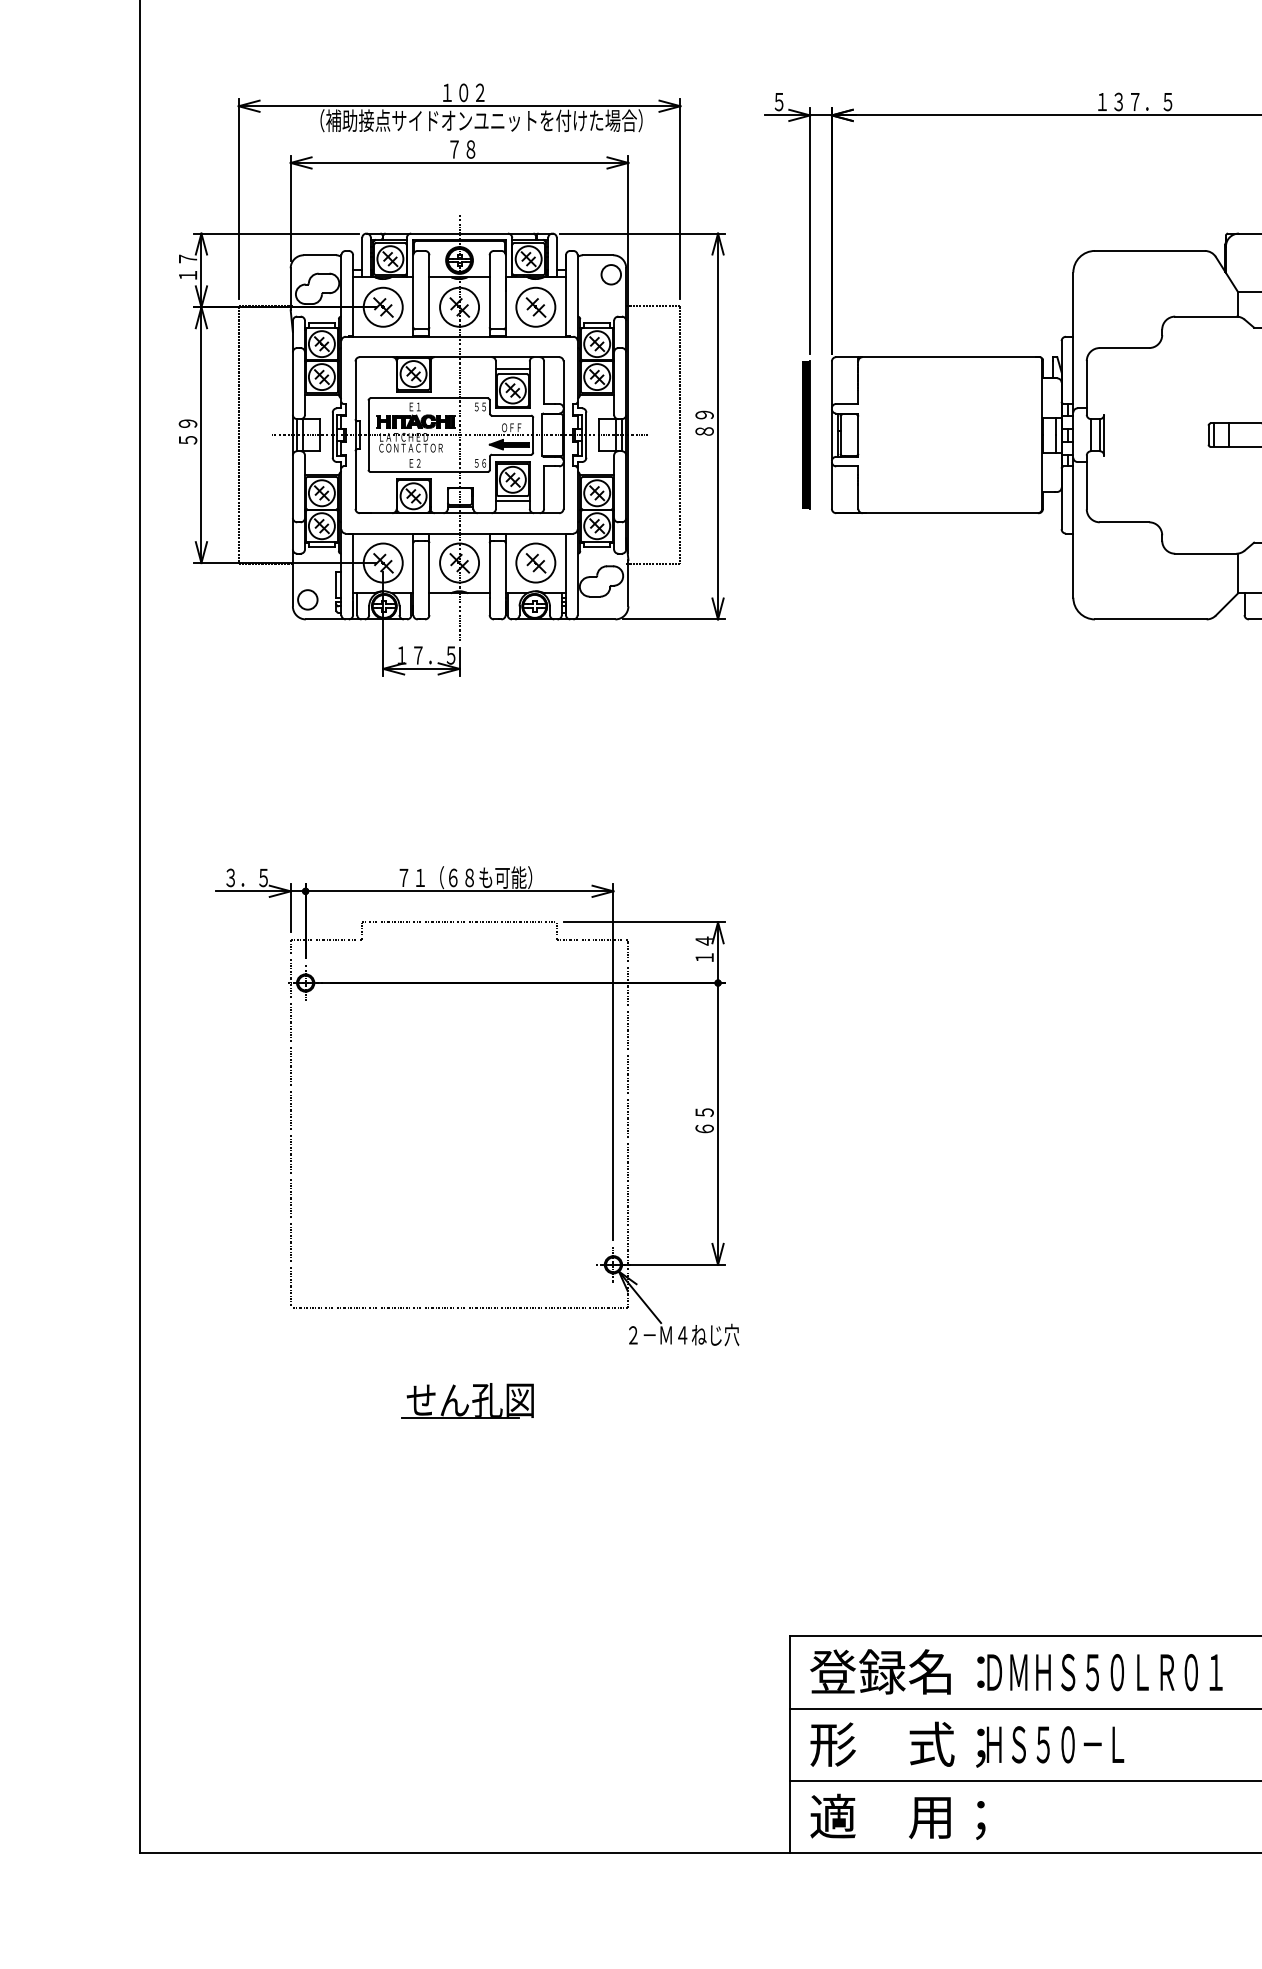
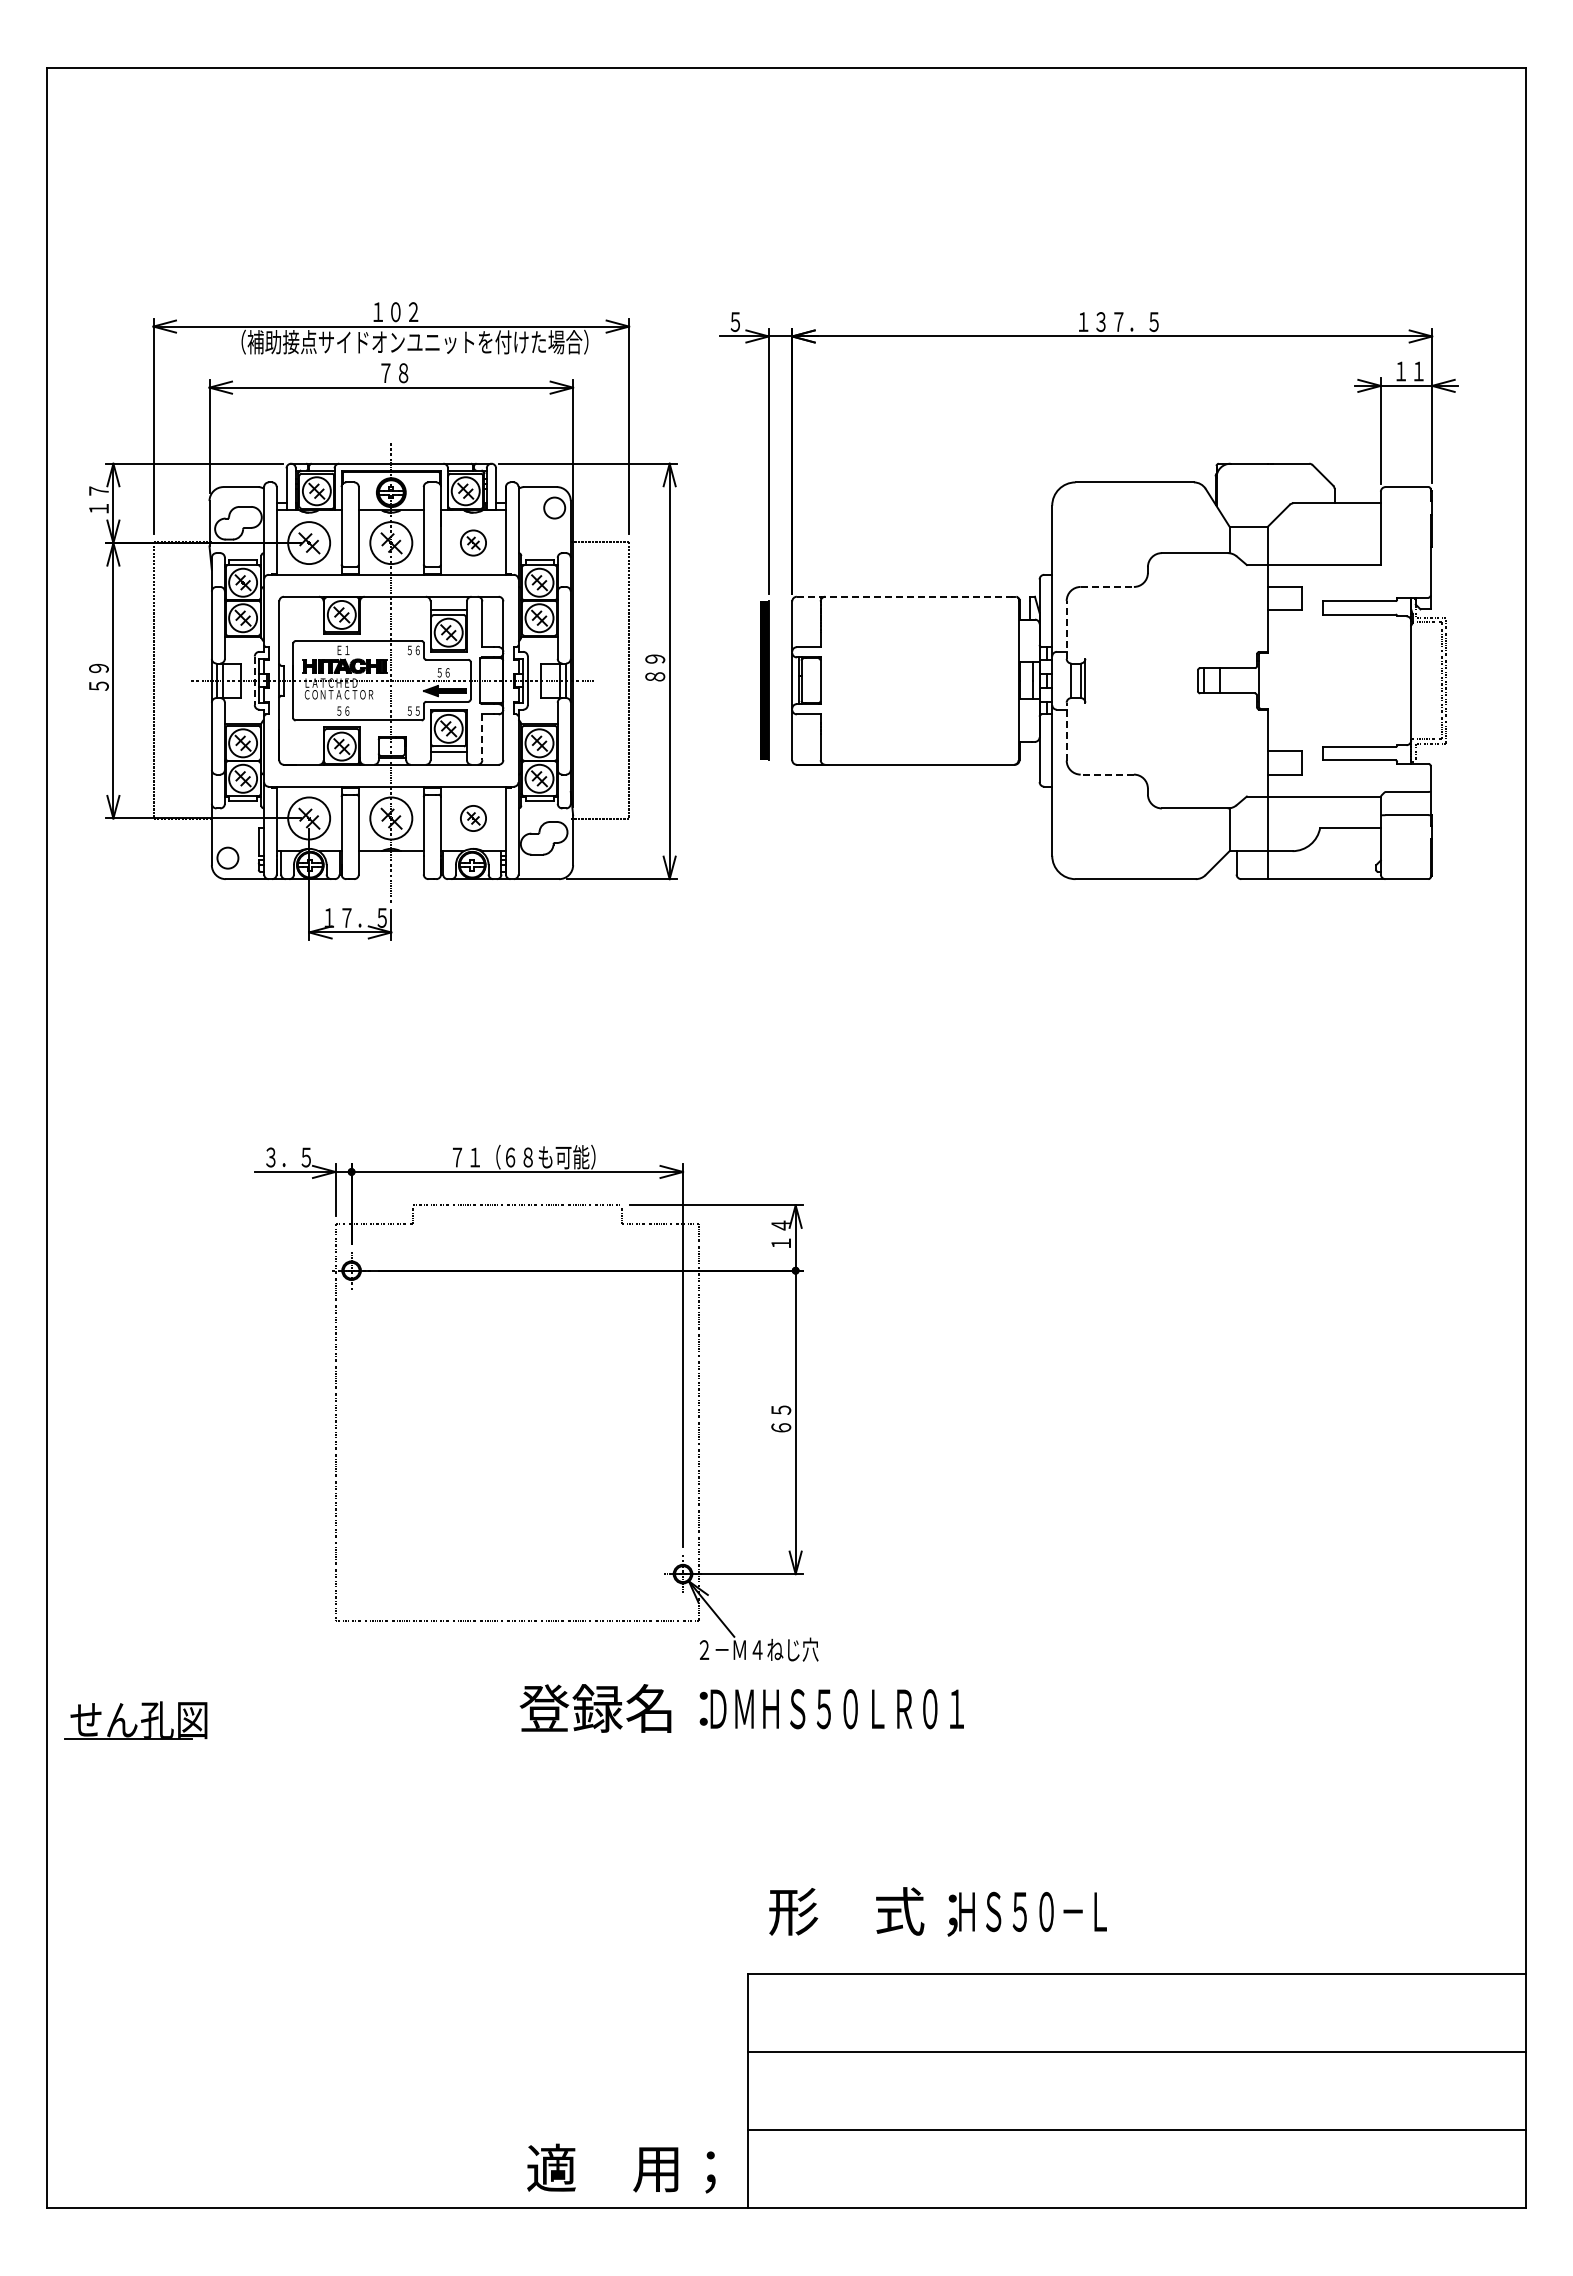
part: (535, 306) -> (473, 542), size x0.6
line: (1124, 347) -> (1107, 586), solid -> dashed
line: (938, 356) -> (906, 596), solid -> dashed
line: (1086, 387) -> (1066, 629), solid -> dashed
text: (483, 406) -> (417, 649), ５５ -> ５６
text: (511, 427) -> (447, 672), ＯＦＦ -> ５６
line: (332, 435) -> (254, 681), solid -> dashed
text: (415, 462) -> (343, 710), Ｅ２ -> ５６
text: (483, 462) -> (417, 710), ５６ -> ５５
line: (1086, 482) -> (1066, 731), solid -> dashed
line: (544, 487) -> (482, 737), solid -> dashed
line: (1124, 522) -> (1107, 774), solid -> dashed
part: (535, 563) -> (473, 818), size x0.6
part: (477, 983) -> (536, 1271), moved
part: (467, 1400) -> (135, 1720), moved
text: (1016, 1671) -> (741, 1708), moved
text: (966, 1744) -> (937, 1911), moved
text: (898, 1816) -> (621, 2168), moved

